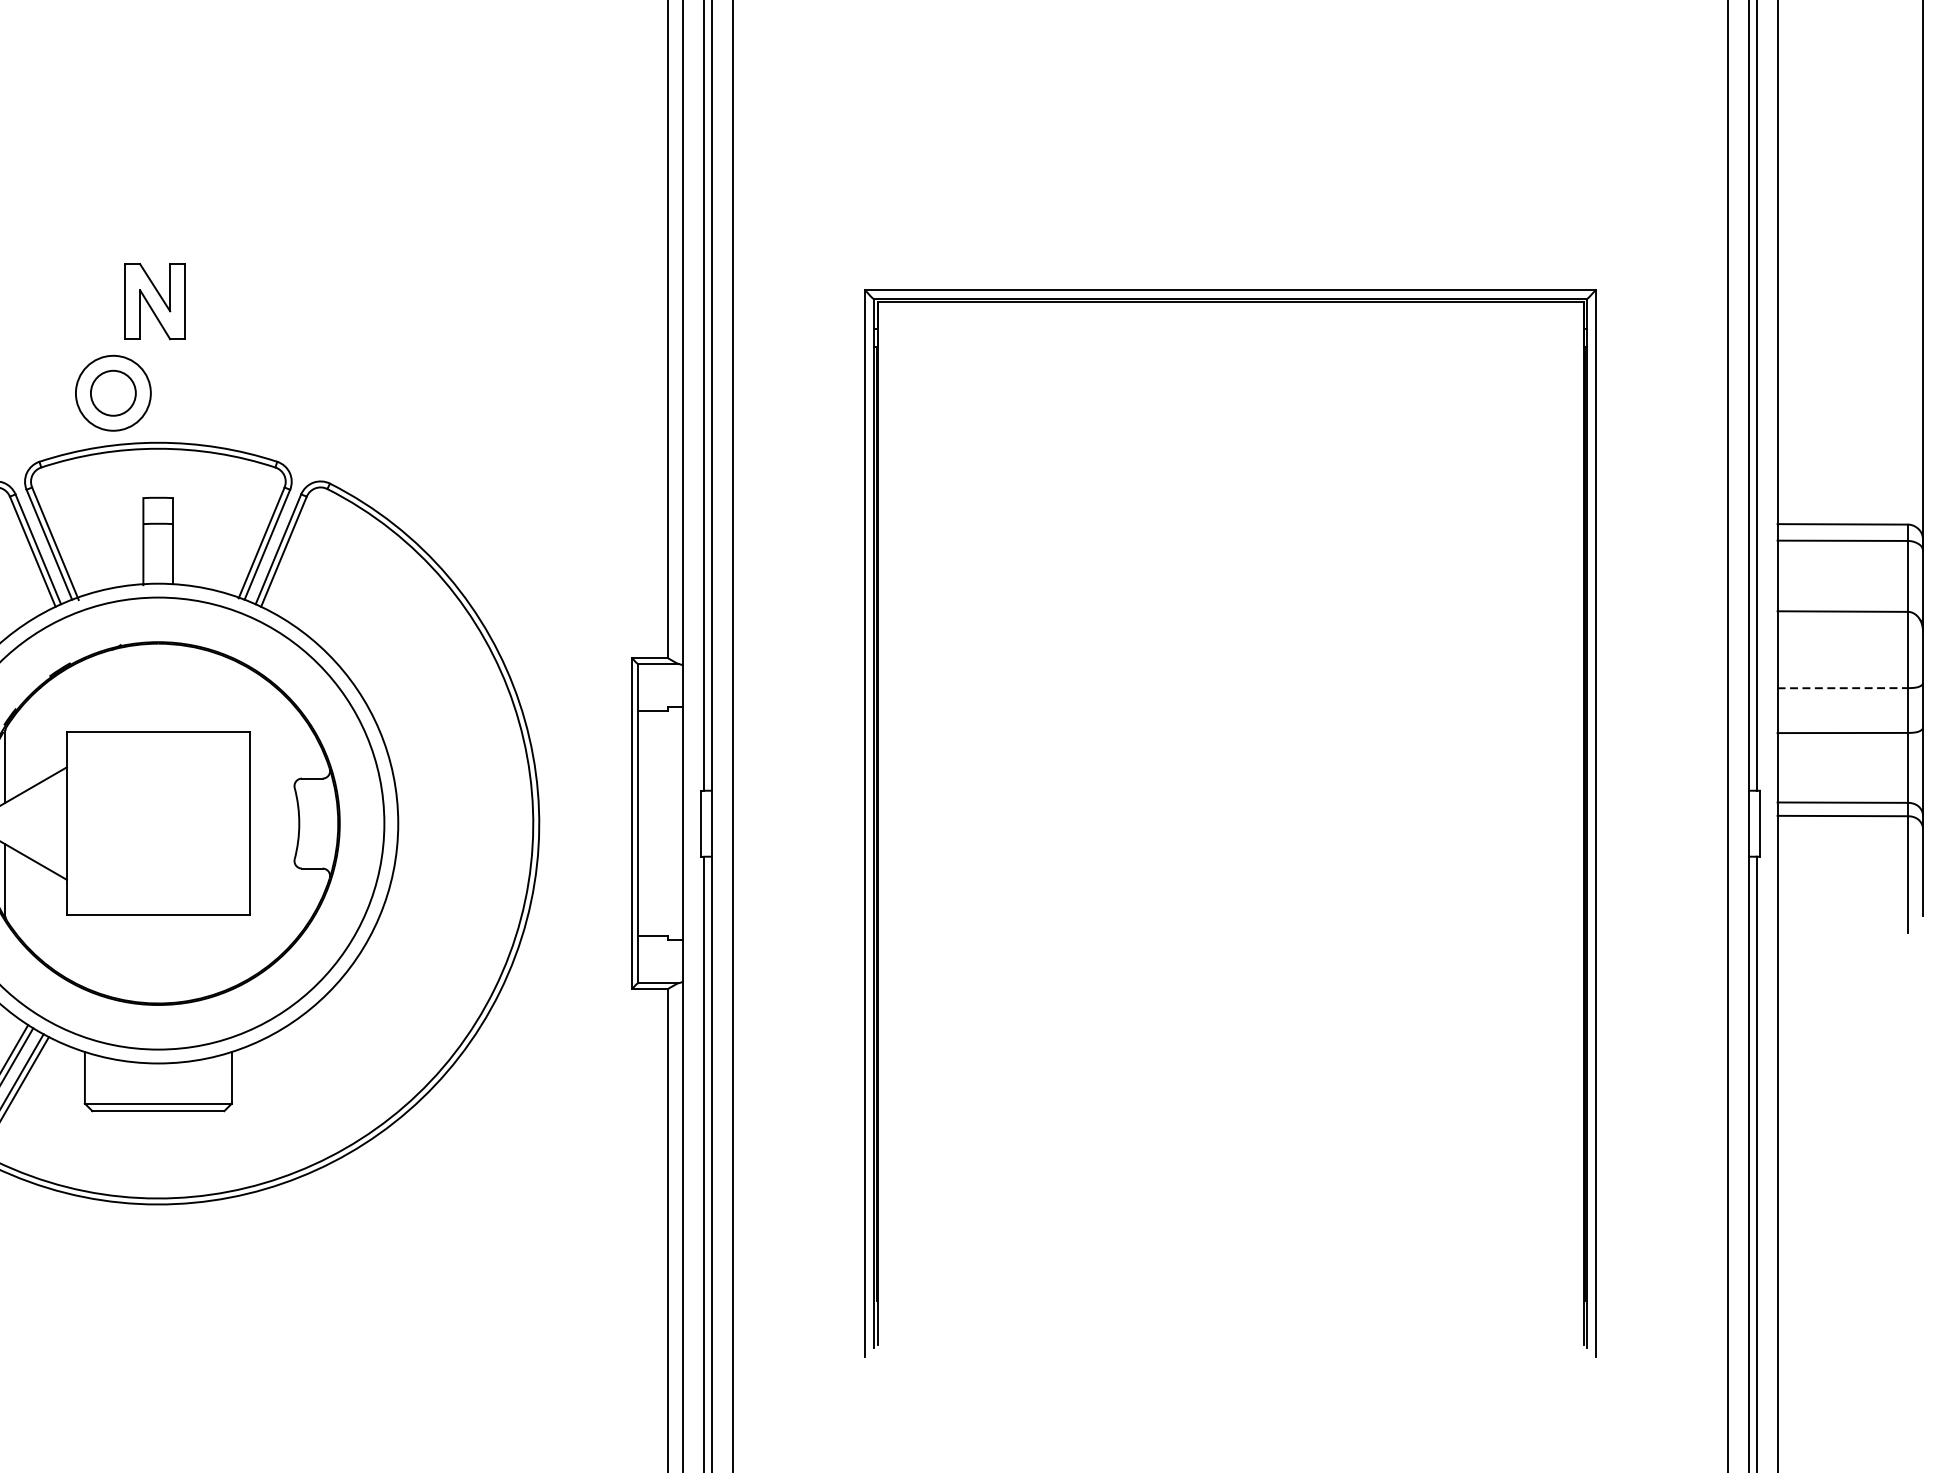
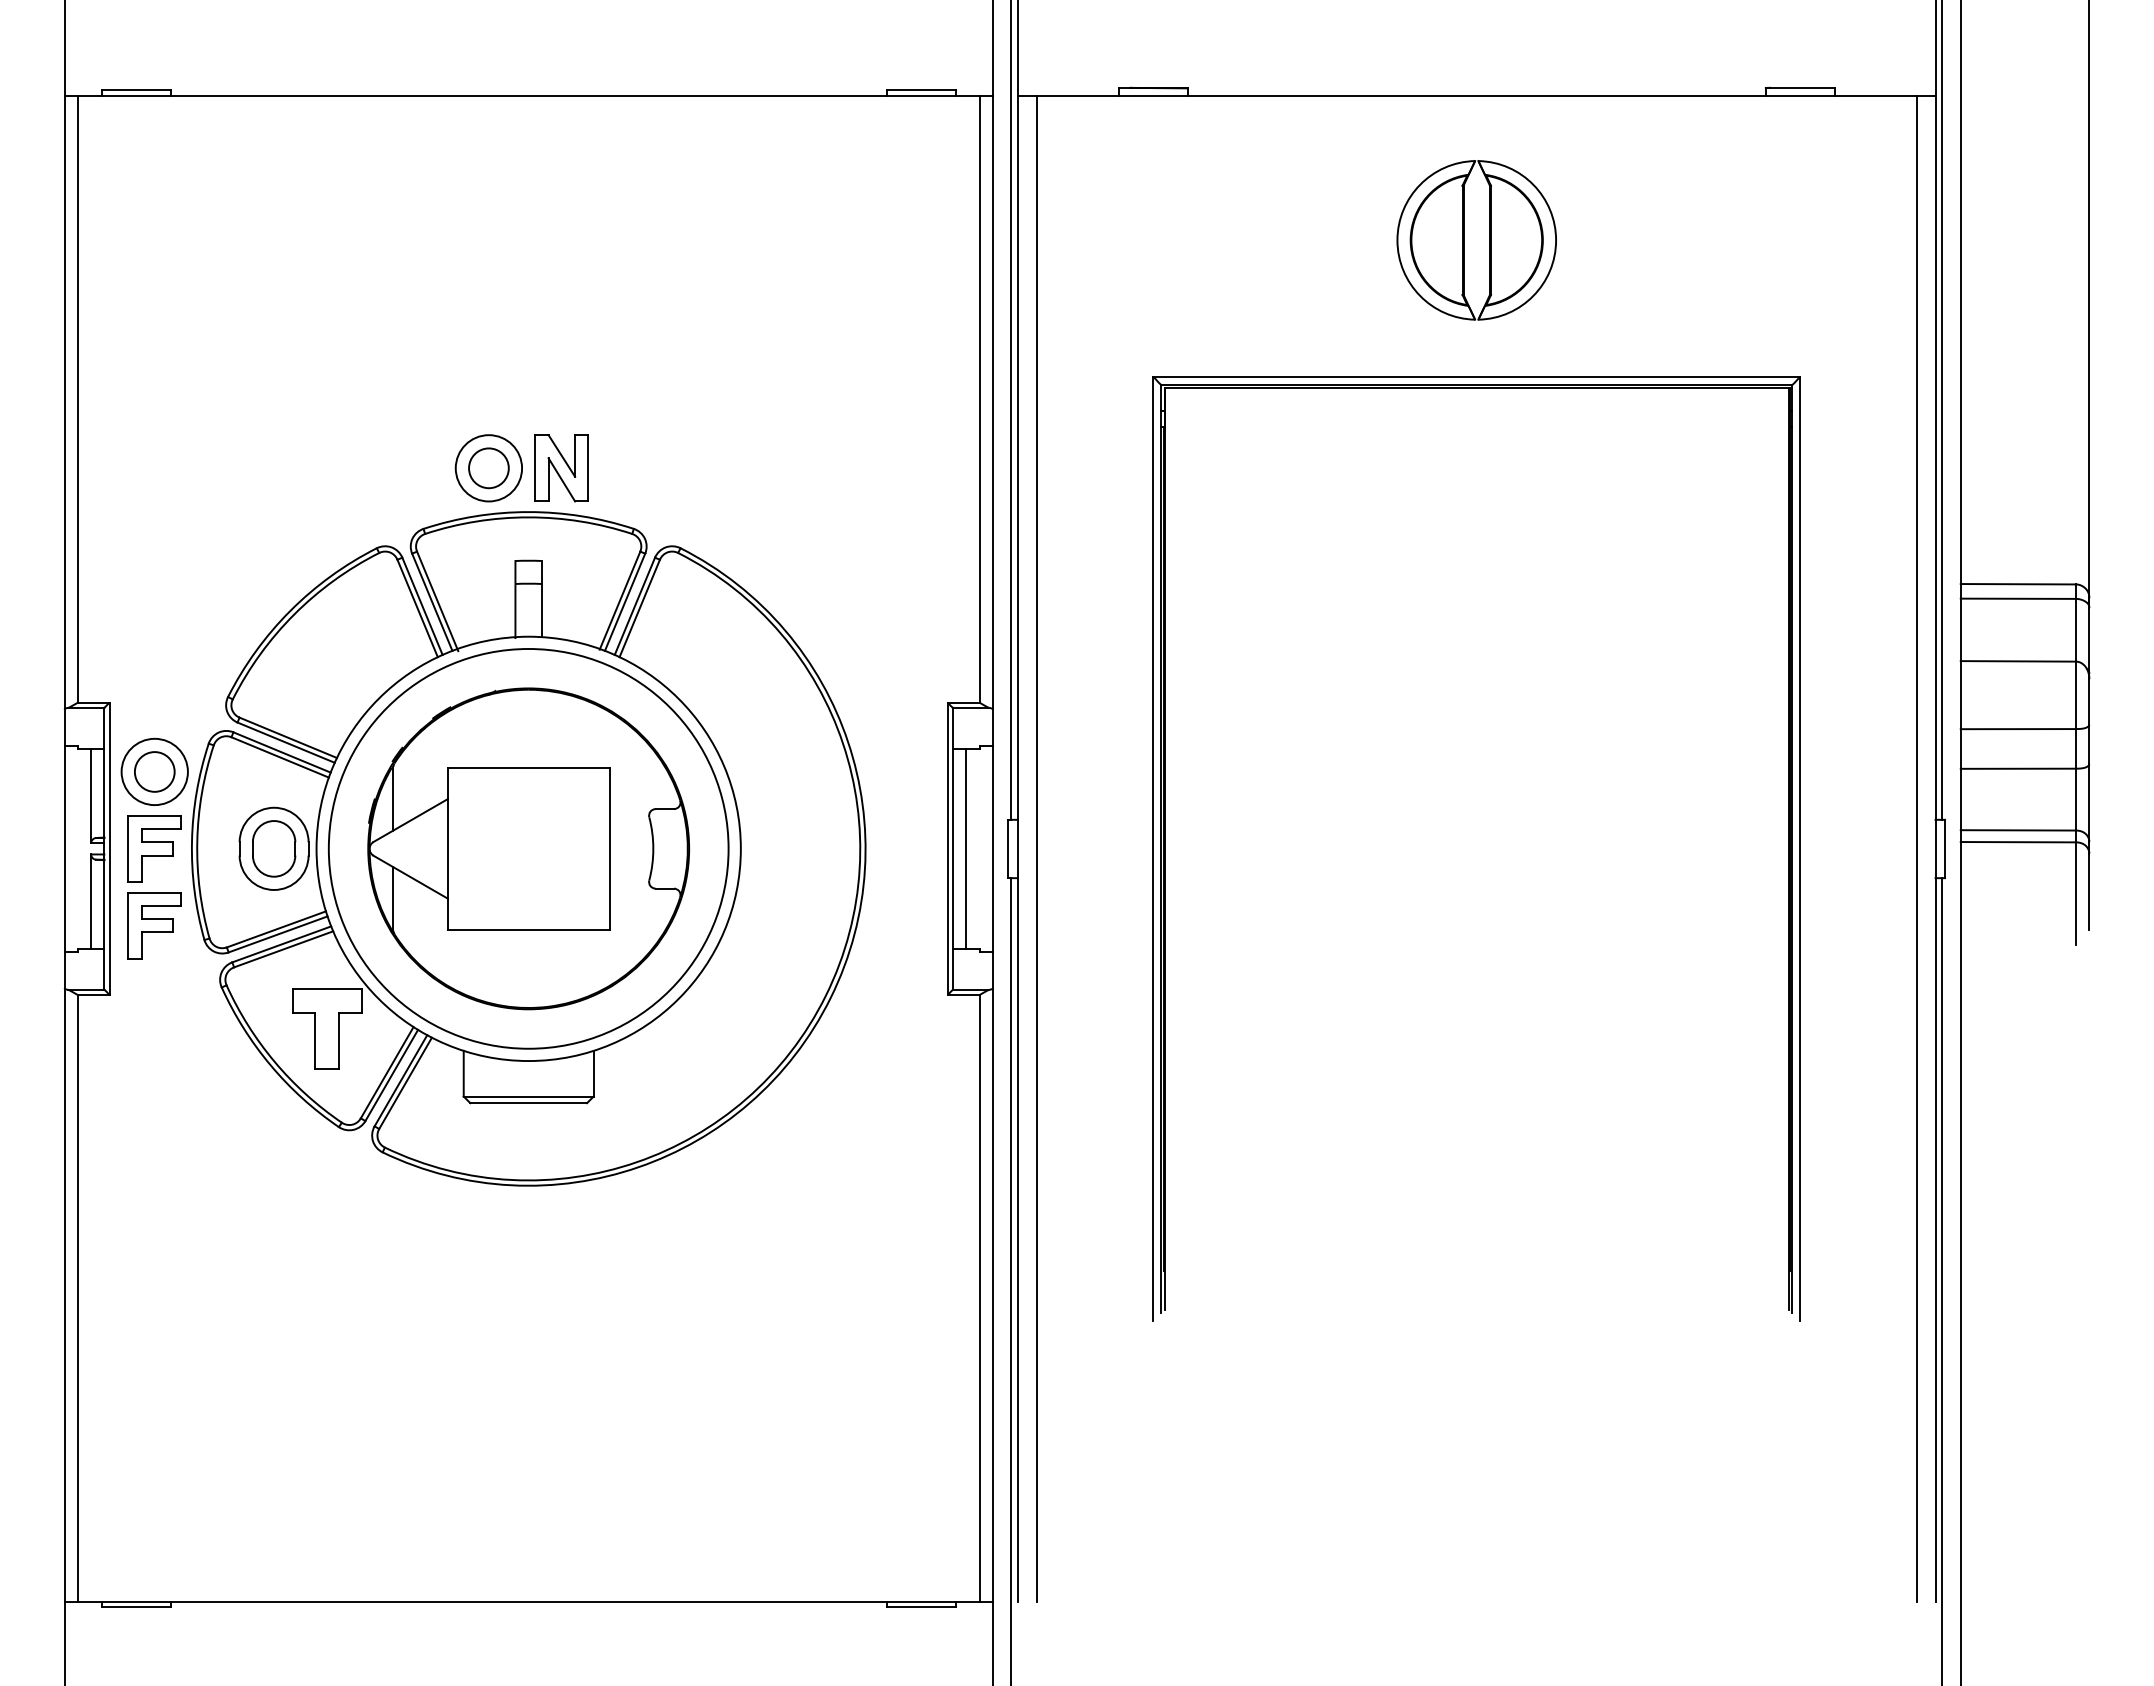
part: (1216, 135) -> (1464, 240), added
part: (154, 301) -> (561, 468), moved
line: (1842, 688) -> (2018, 729), dashed -> solid
line: (653, 823) -> (966, 848), added

